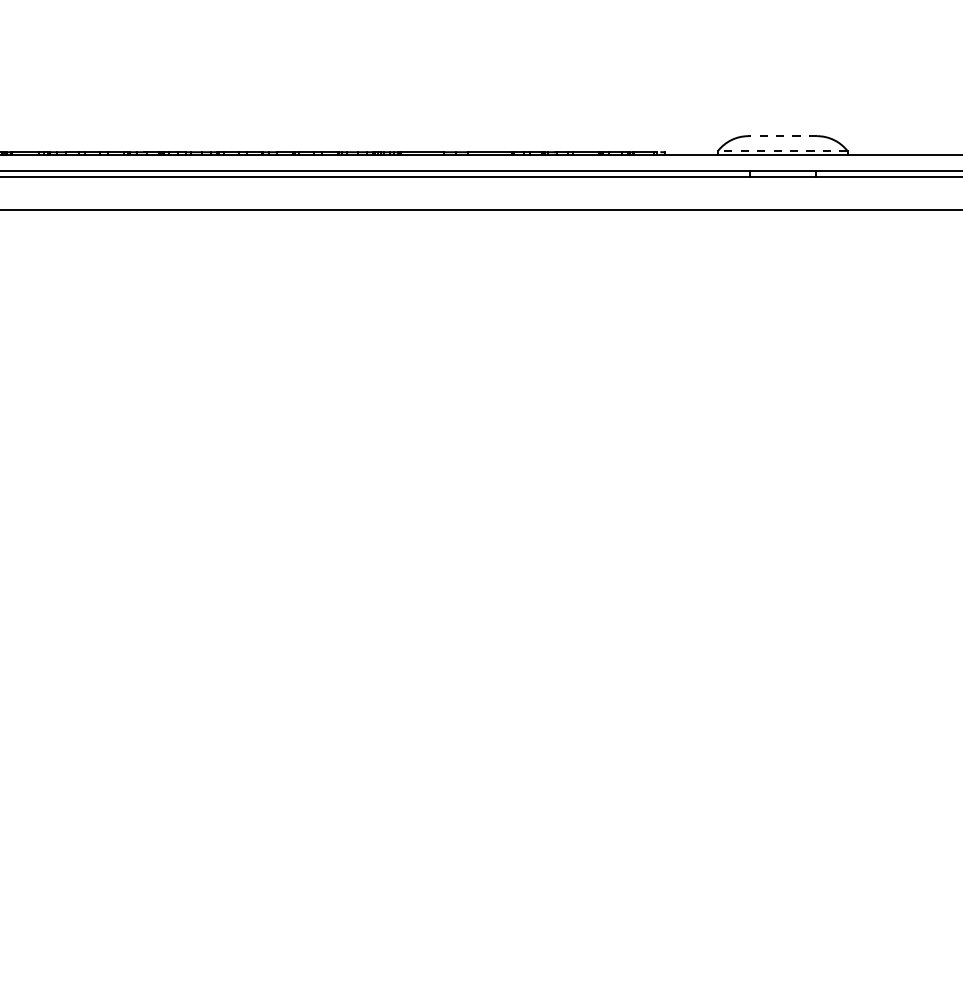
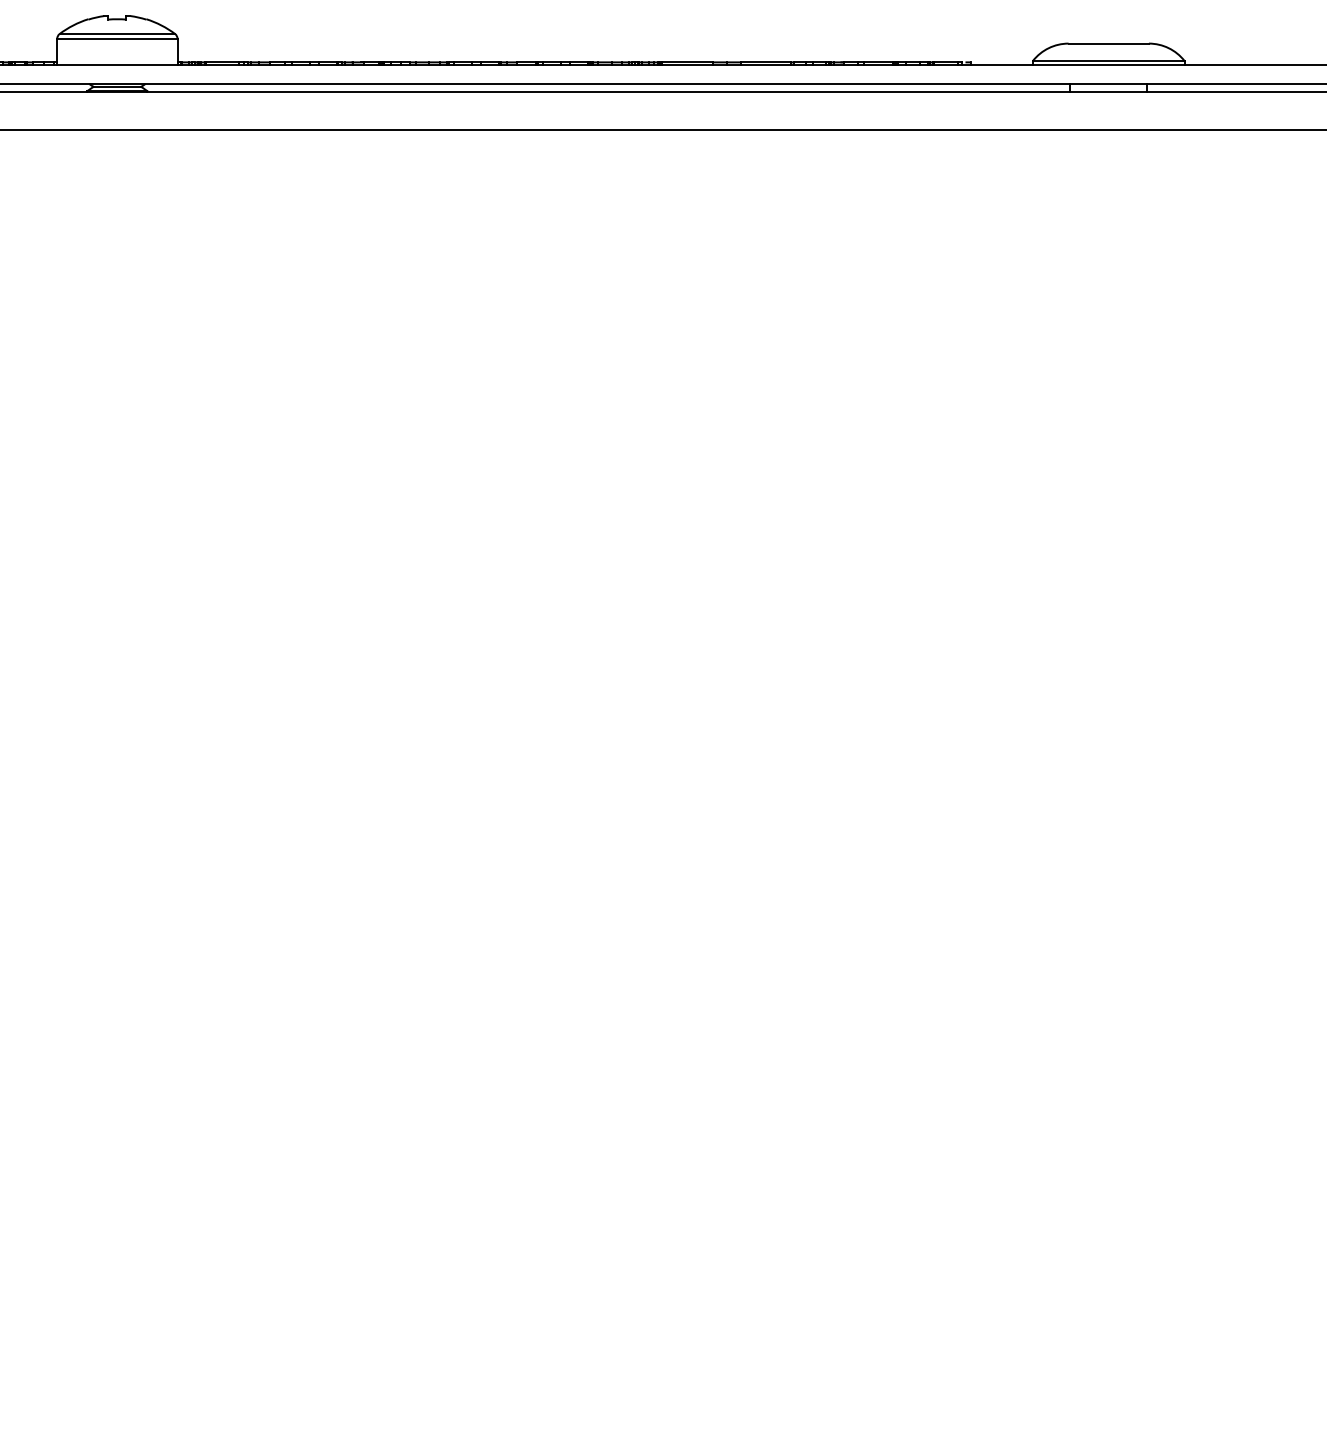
line: (782, 136) -> (1108, 43), dashed -> solid
line: (782, 150) -> (1108, 60), dashed -> solid

